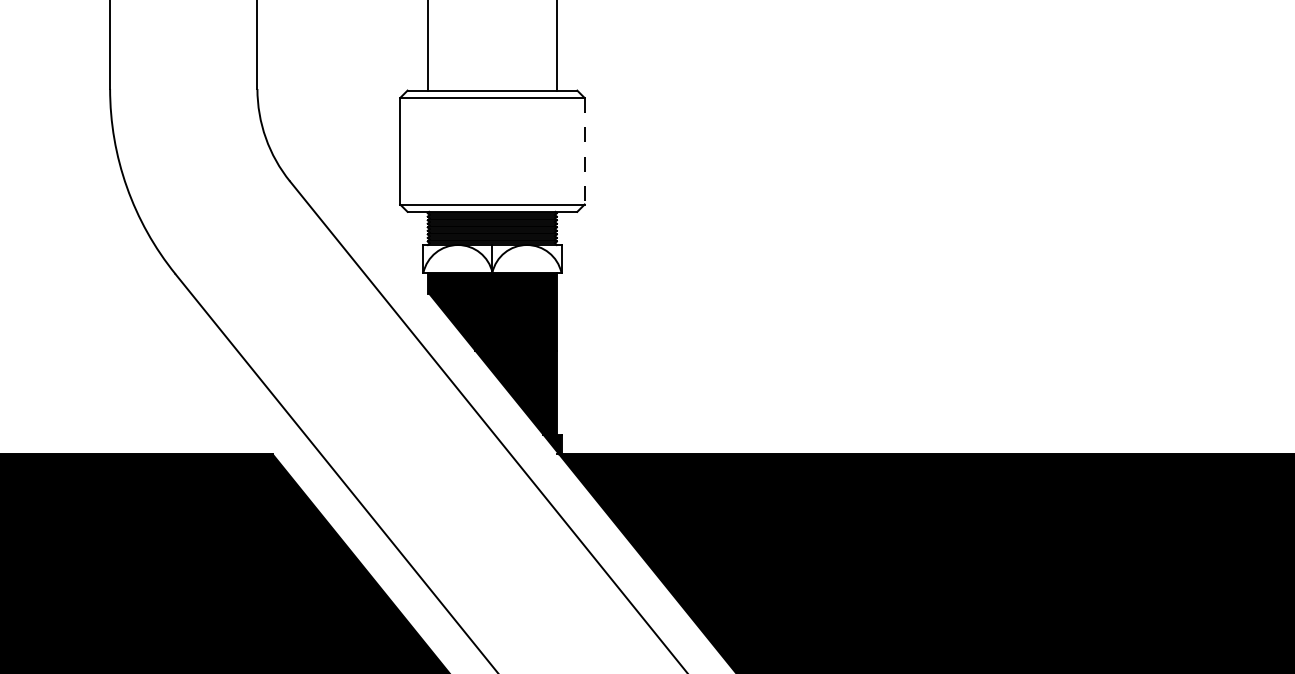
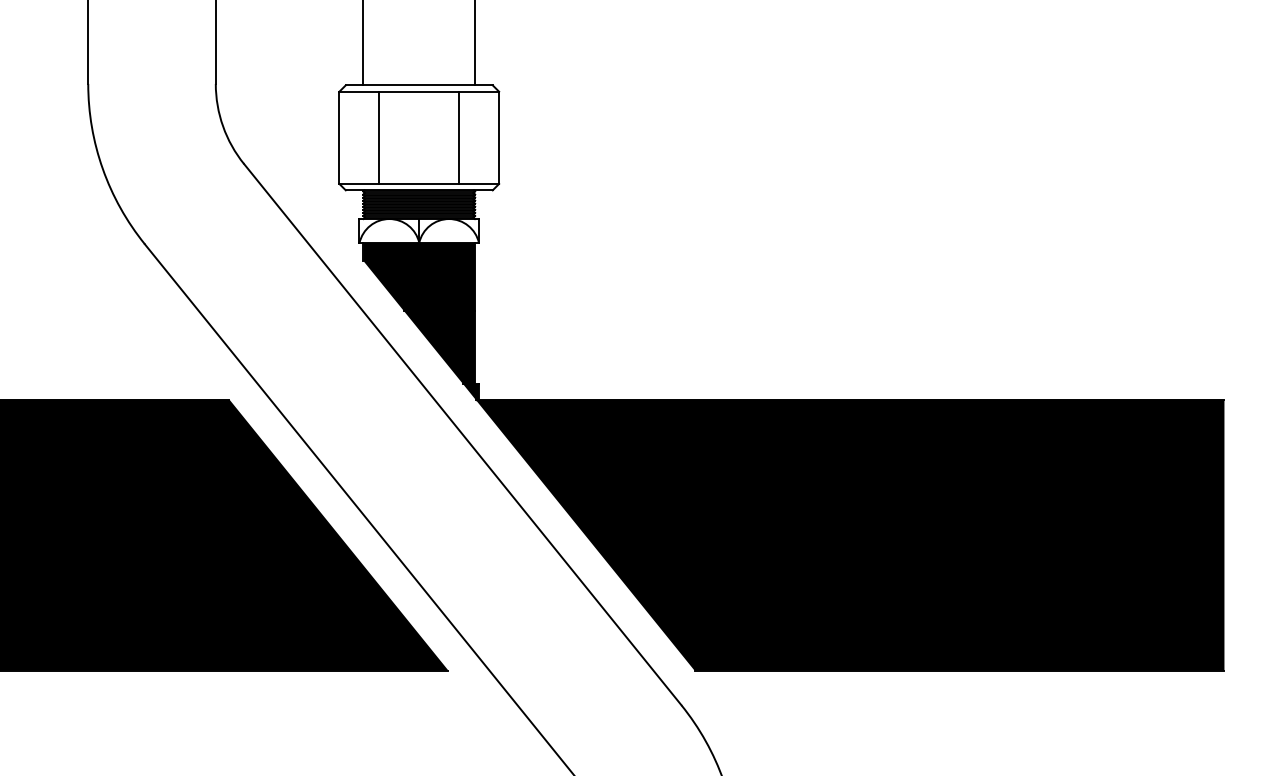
line: (446, 150) -> (379, 137), added
line: (538, 150) -> (459, 137), added
line: (585, 152) -> (499, 138), dashed -> solid

